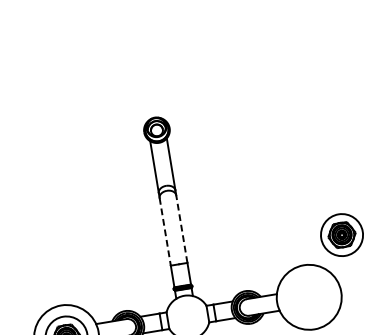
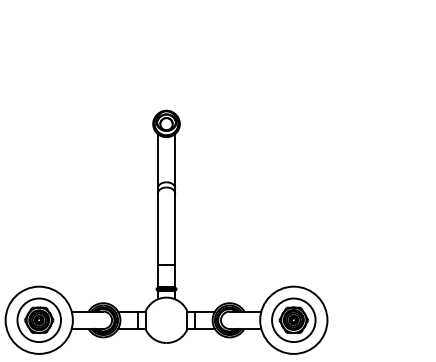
line: (181, 228) -> (175, 228), dashed -> solid
line: (164, 232) -> (157, 229), dashed -> solid
part: (341, 234) -> (293, 319), moved

